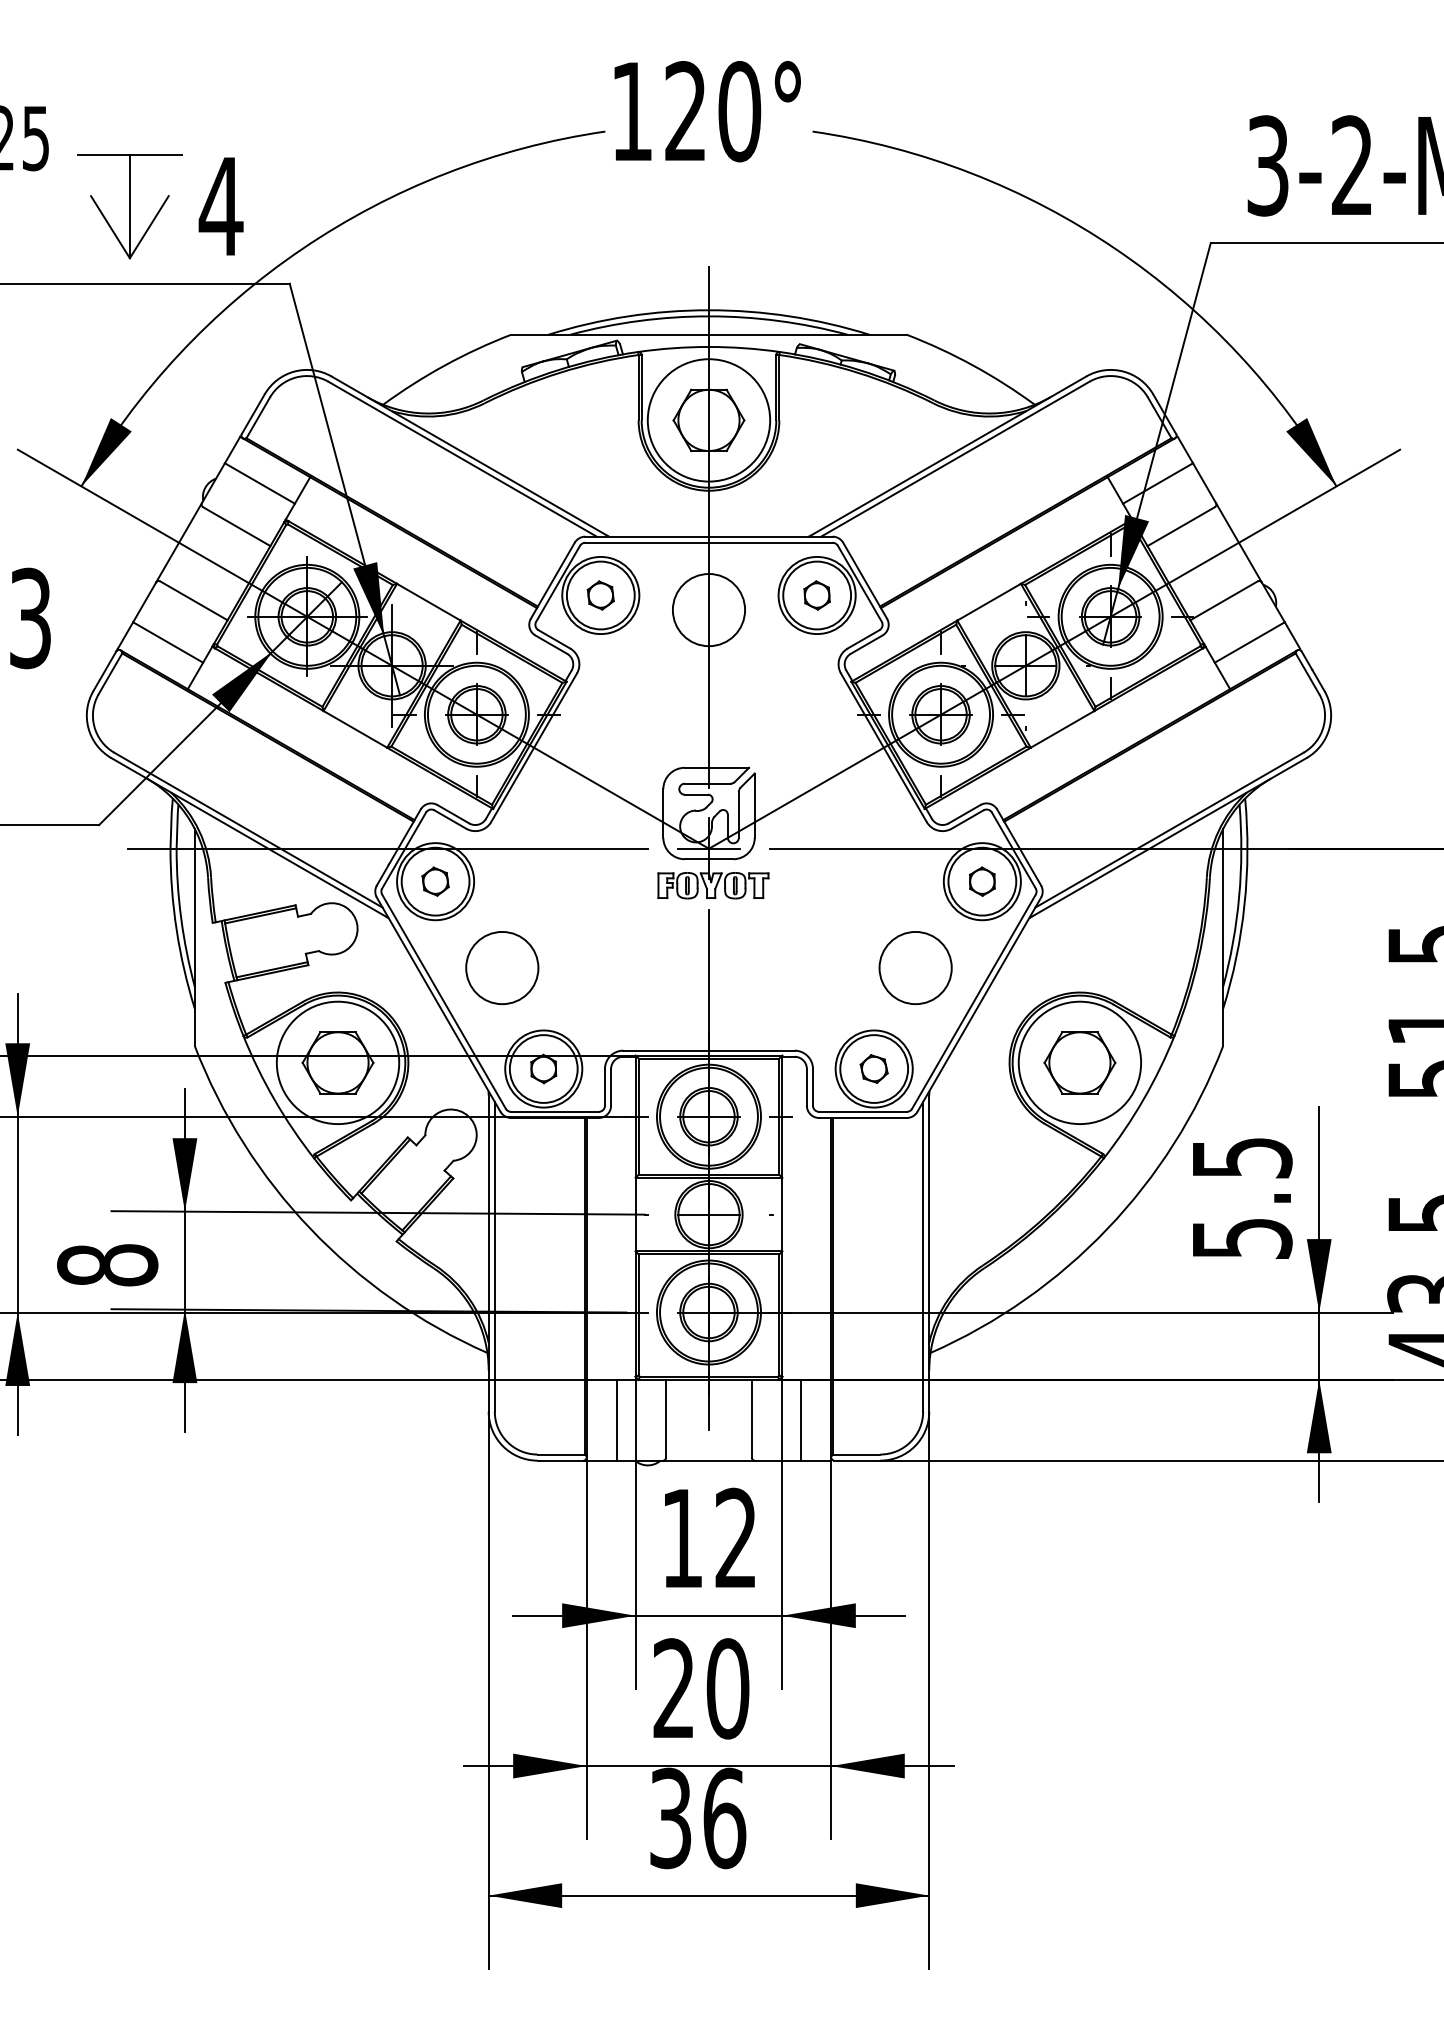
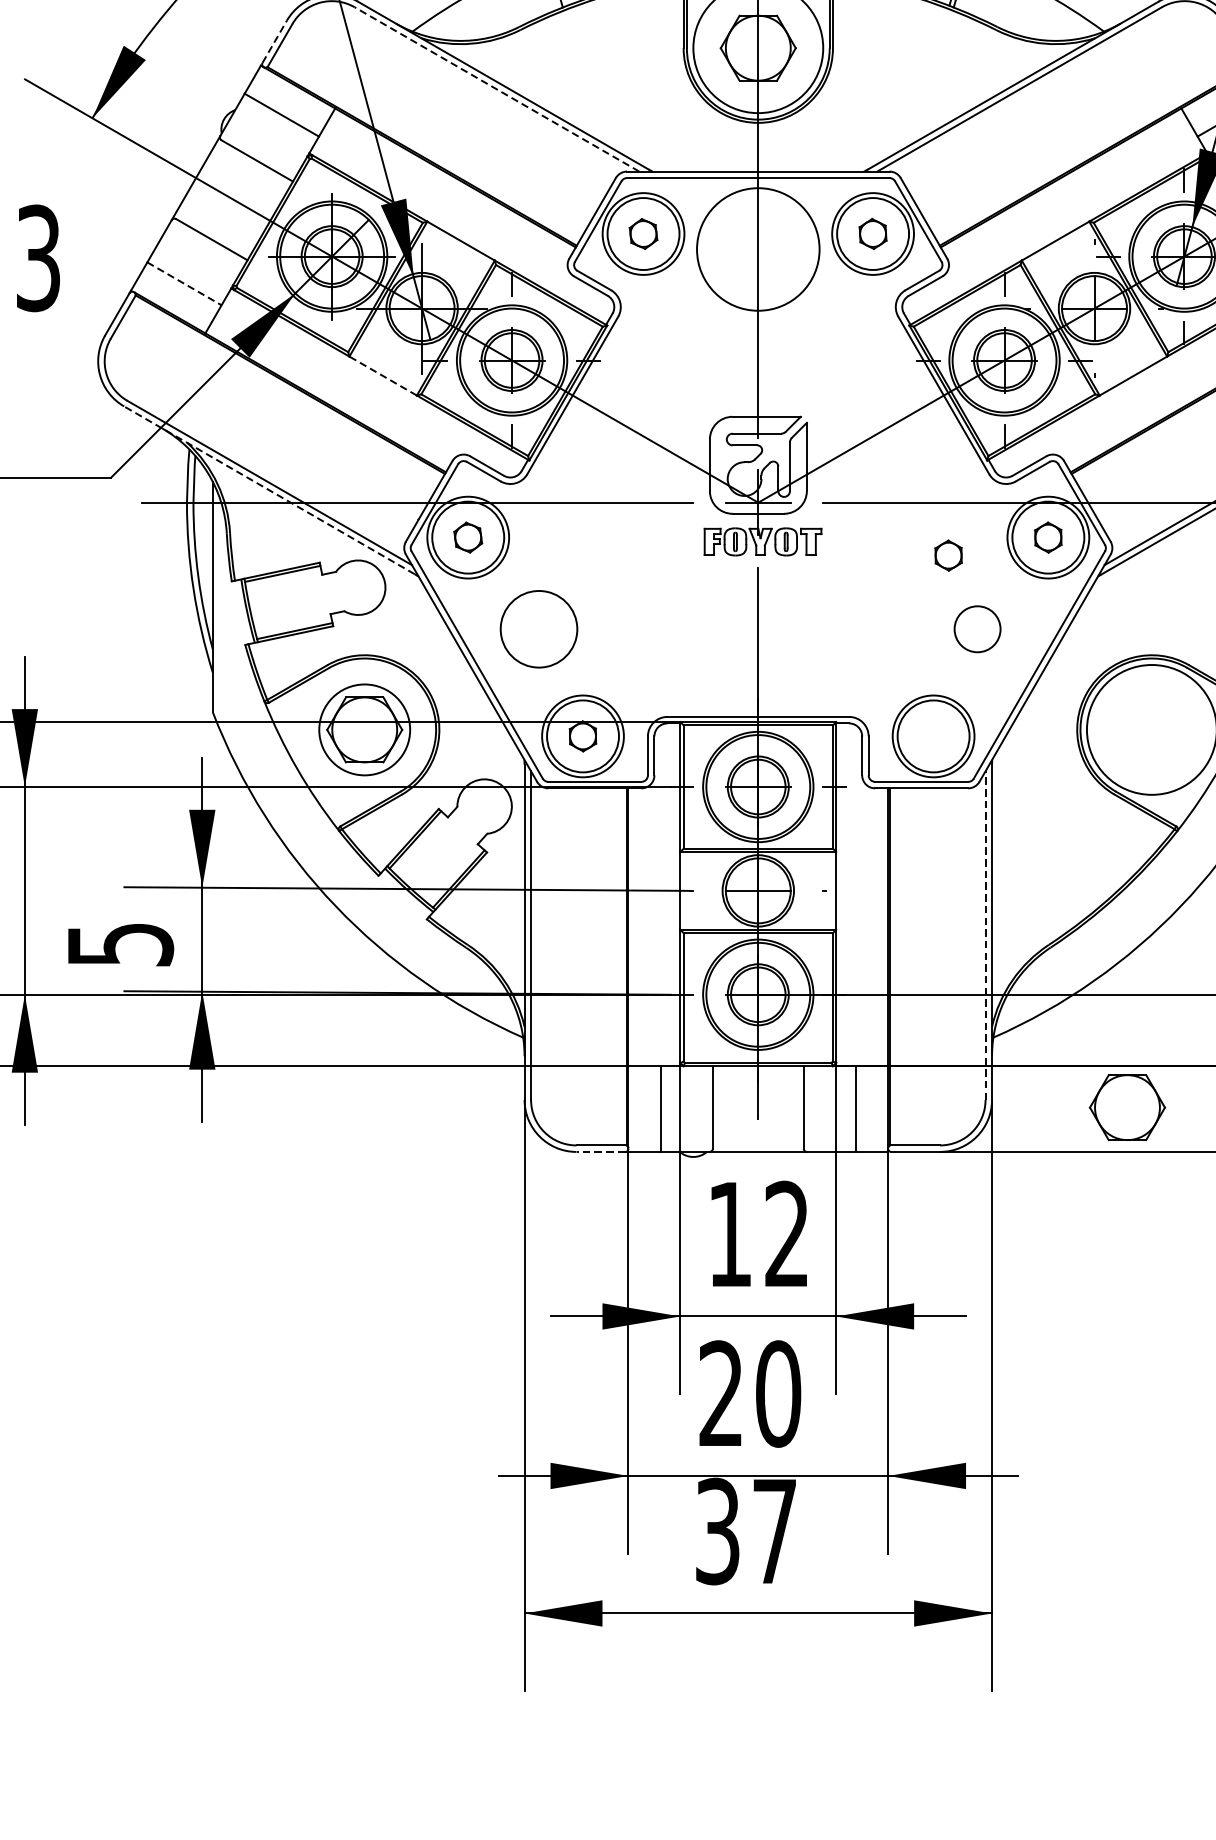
line: (253, 414) -> (275, 41), solid -> dashed
line: (462, 459) -> (496, 89), solid -> dashed
circle: (708, 610) -> (757, 249), size x1.6
line: (168, 642) -> (184, 283), solid -> dashed
line: (355, 729) -> (383, 376), solid -> dashed
line: (247, 836) -> (268, 489), solid -> dashed
part: (888, 898) -> (948, 555), added
circle: (915, 967) -> (977, 628), size x0.6
circle: (337, 1062) -> (364, 729), size x0.7
part: (1079, 1062) -> (1127, 1107), moved
part: (873, 1068) -> (932, 735), removed
line: (923, 1256) -> (985, 935), solid -> dashed
text: (107, 1265) -> (120, 944), 8 -> 5
line: (560, 1460) -> (600, 1151), solid -> dashed
text: (724, 1818) -> (774, 1531), 36 -> 37

